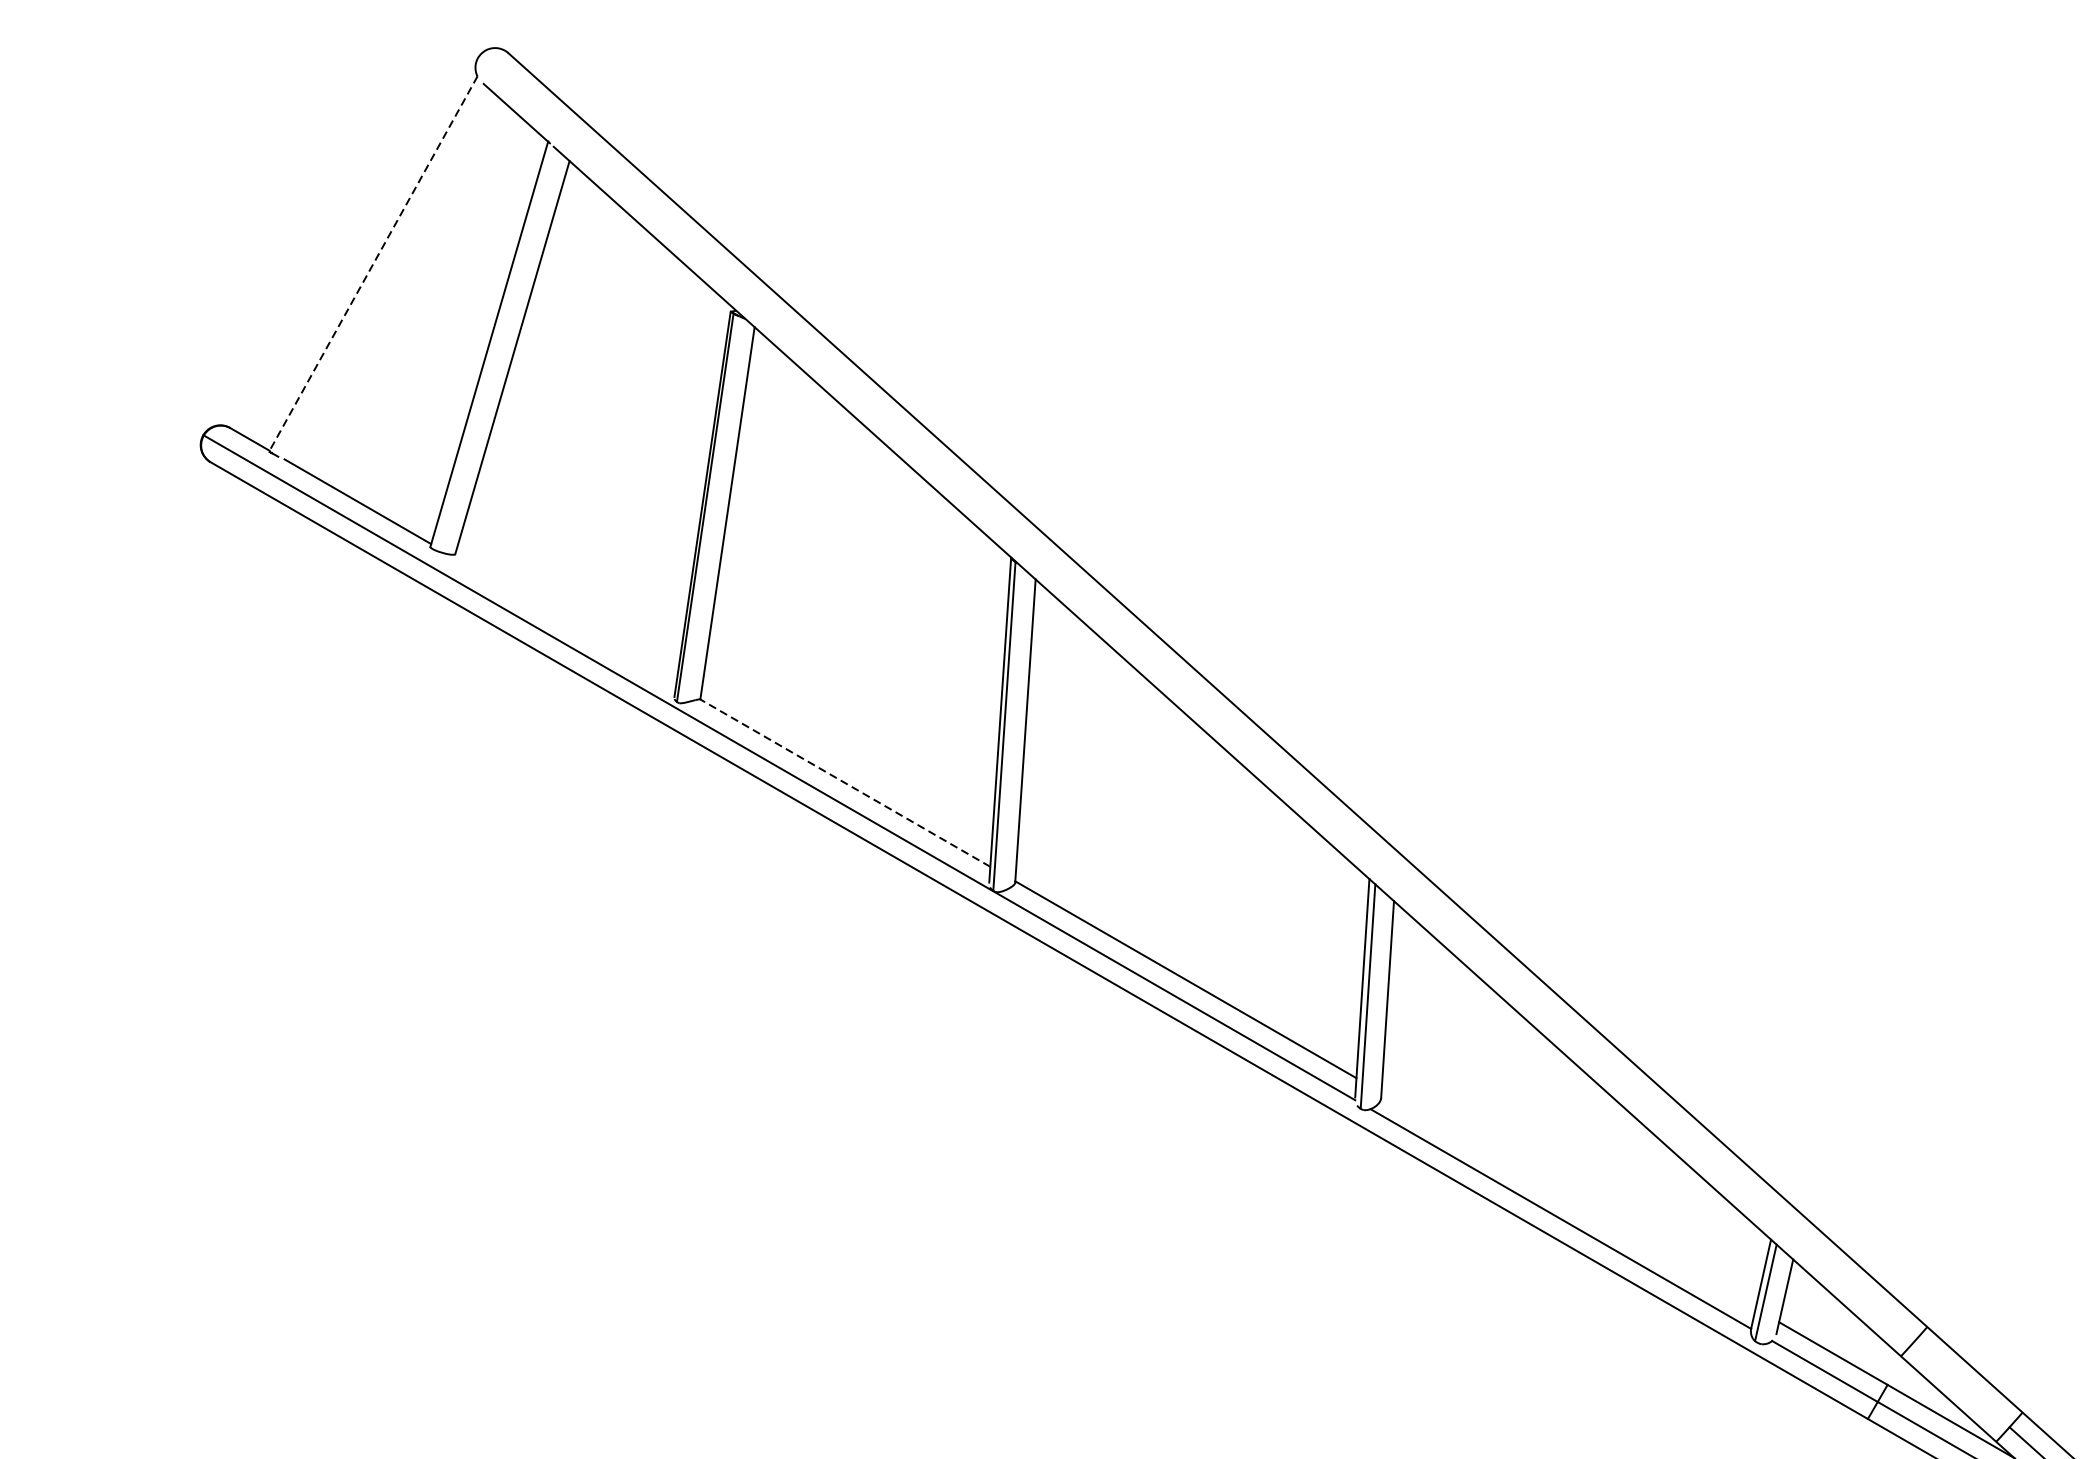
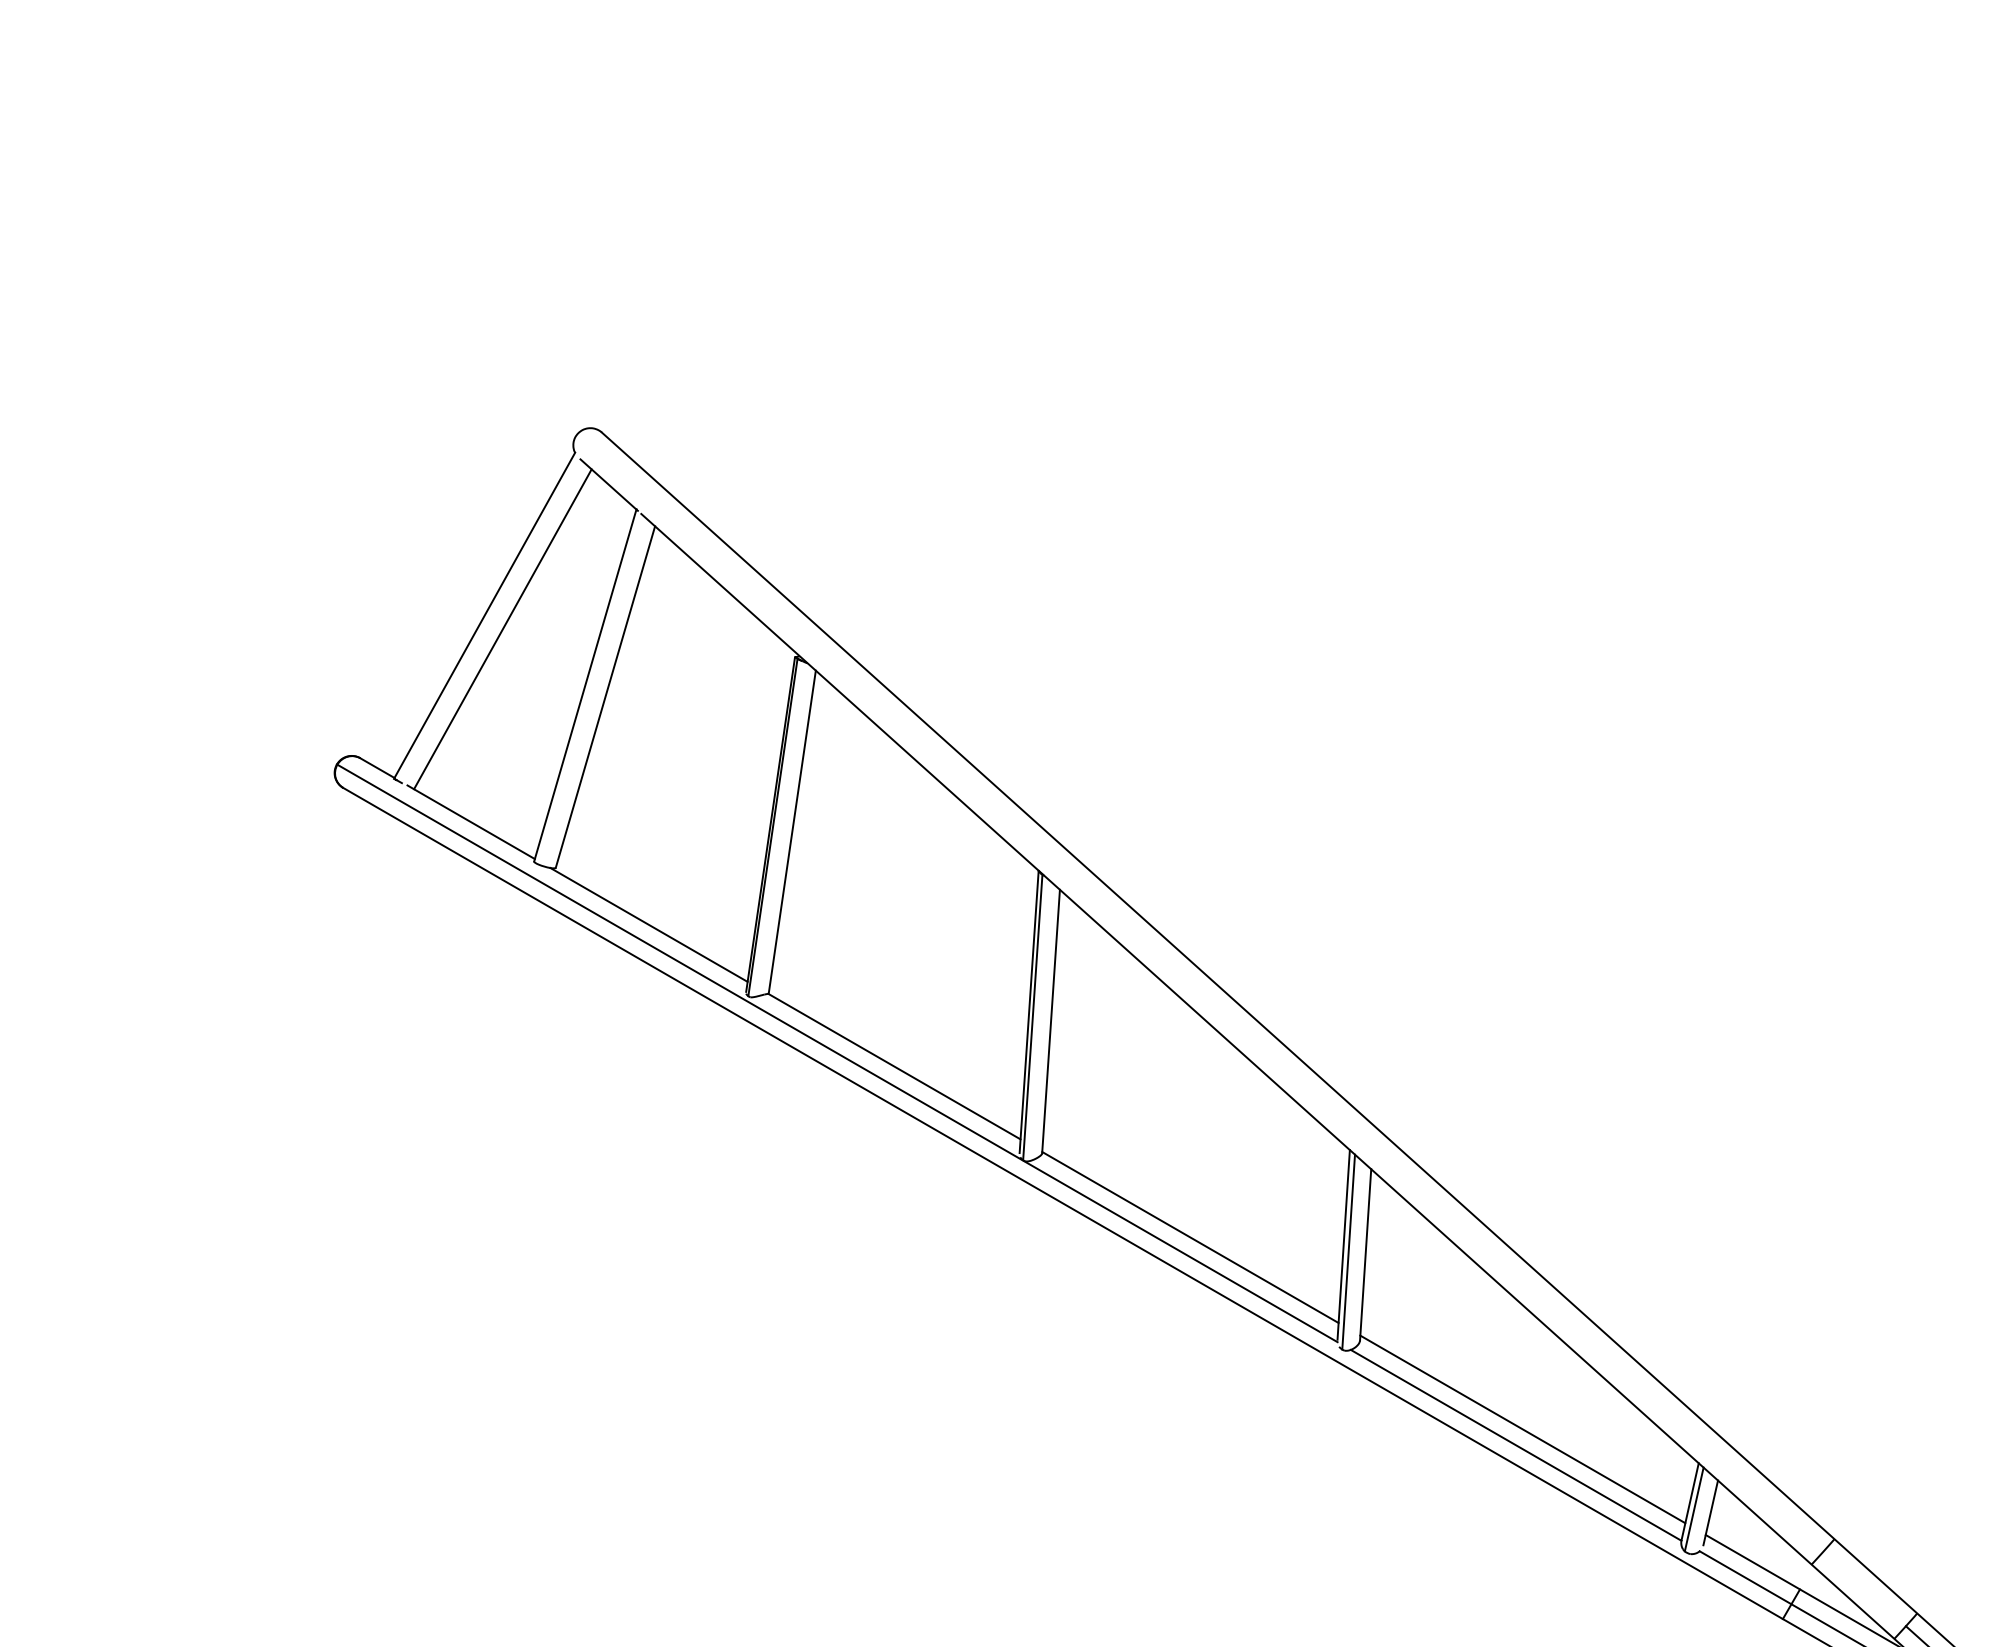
line: (373, 264) -> (484, 616), dashed -> solid
line: (393, 279) -> (502, 629), added
line: (562, 619) -> (648, 924), added
line: (845, 782) -> (894, 1066), dashed -> solid
line: (1568, 1200) -> (1522, 1429), added

